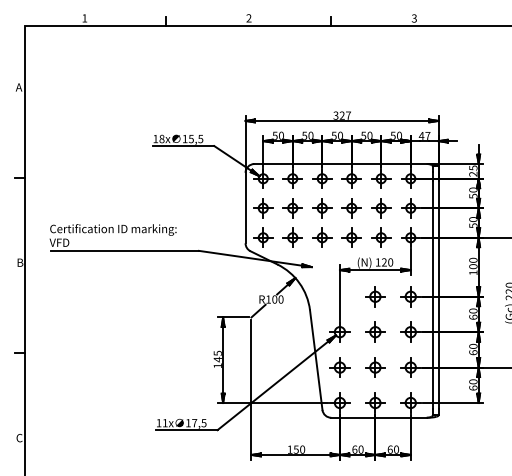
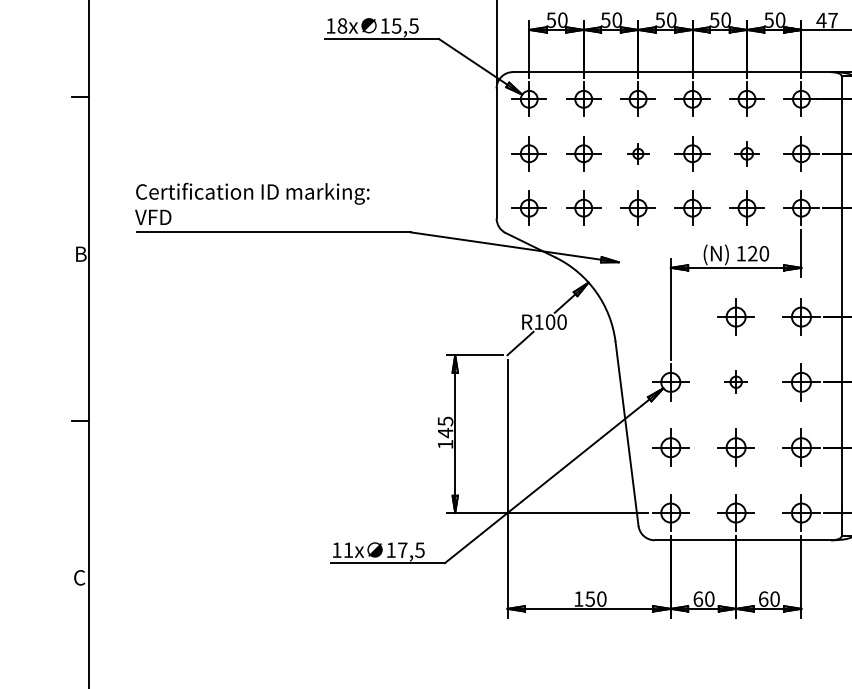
part: (322, 208) -> (638, 154), size x0.6
part: (381, 208) -> (747, 154), size x0.7
part: (375, 331) -> (736, 381), size x0.6

